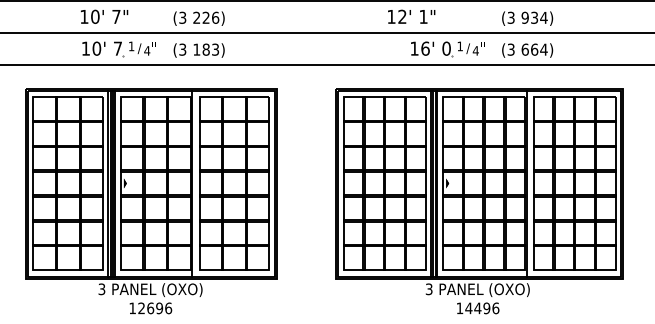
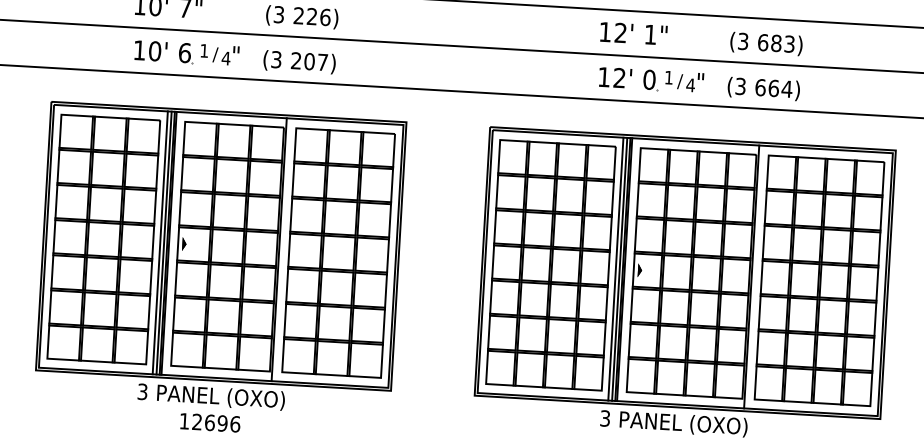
text: (411, 16) -> (633, 33), moved
text: (534, 17) -> (776, 42), 934) -> 683)
text: (117, 48) -> (184, 52), 7 -> 6
text: (425, 48) -> (619, 77), 16' -> 12'
text: (206, 49) -> (310, 61), 183) -> 207)

